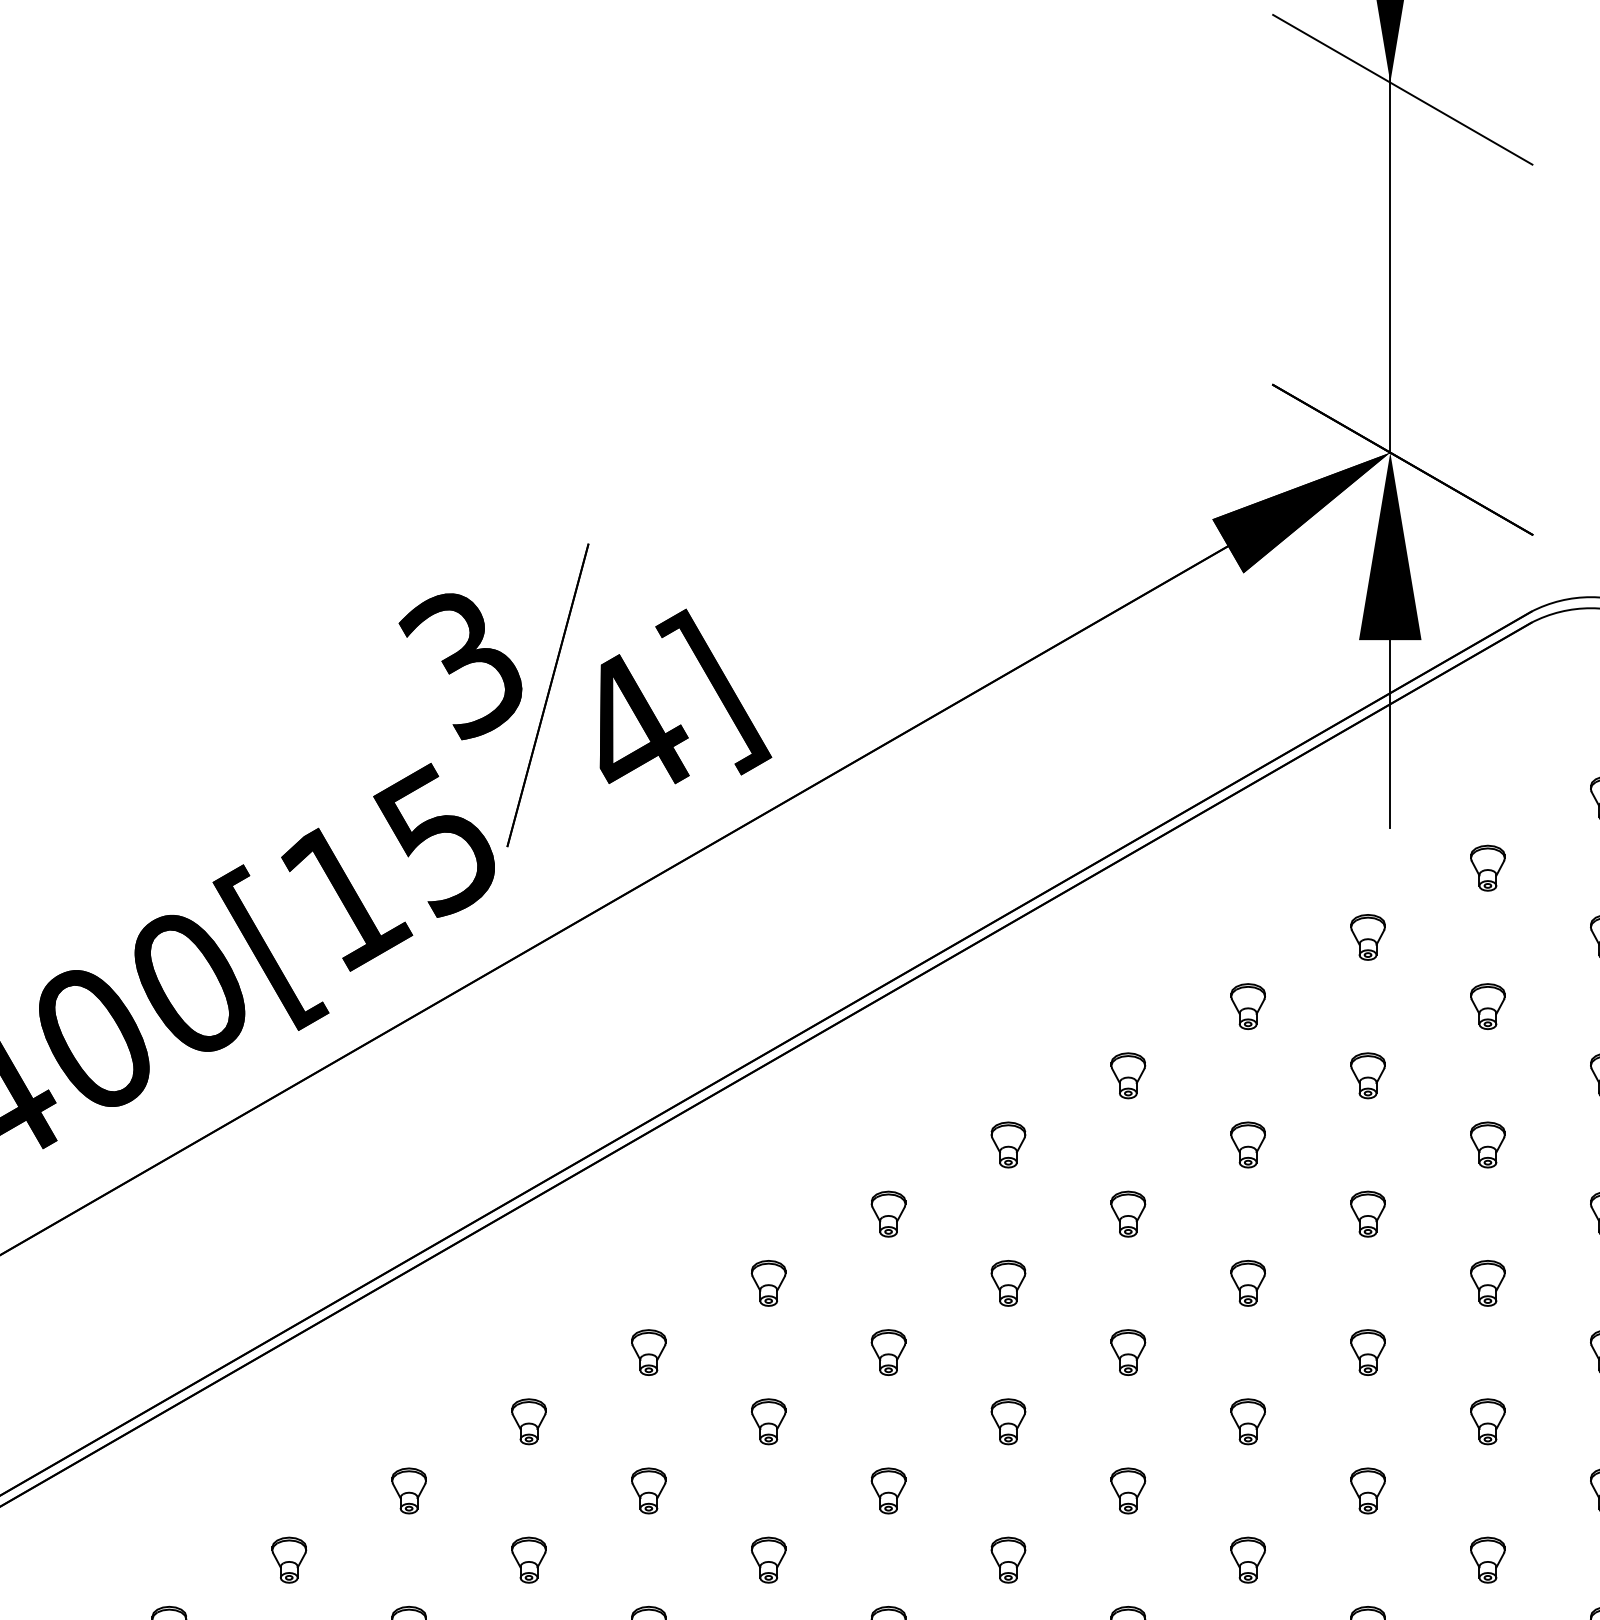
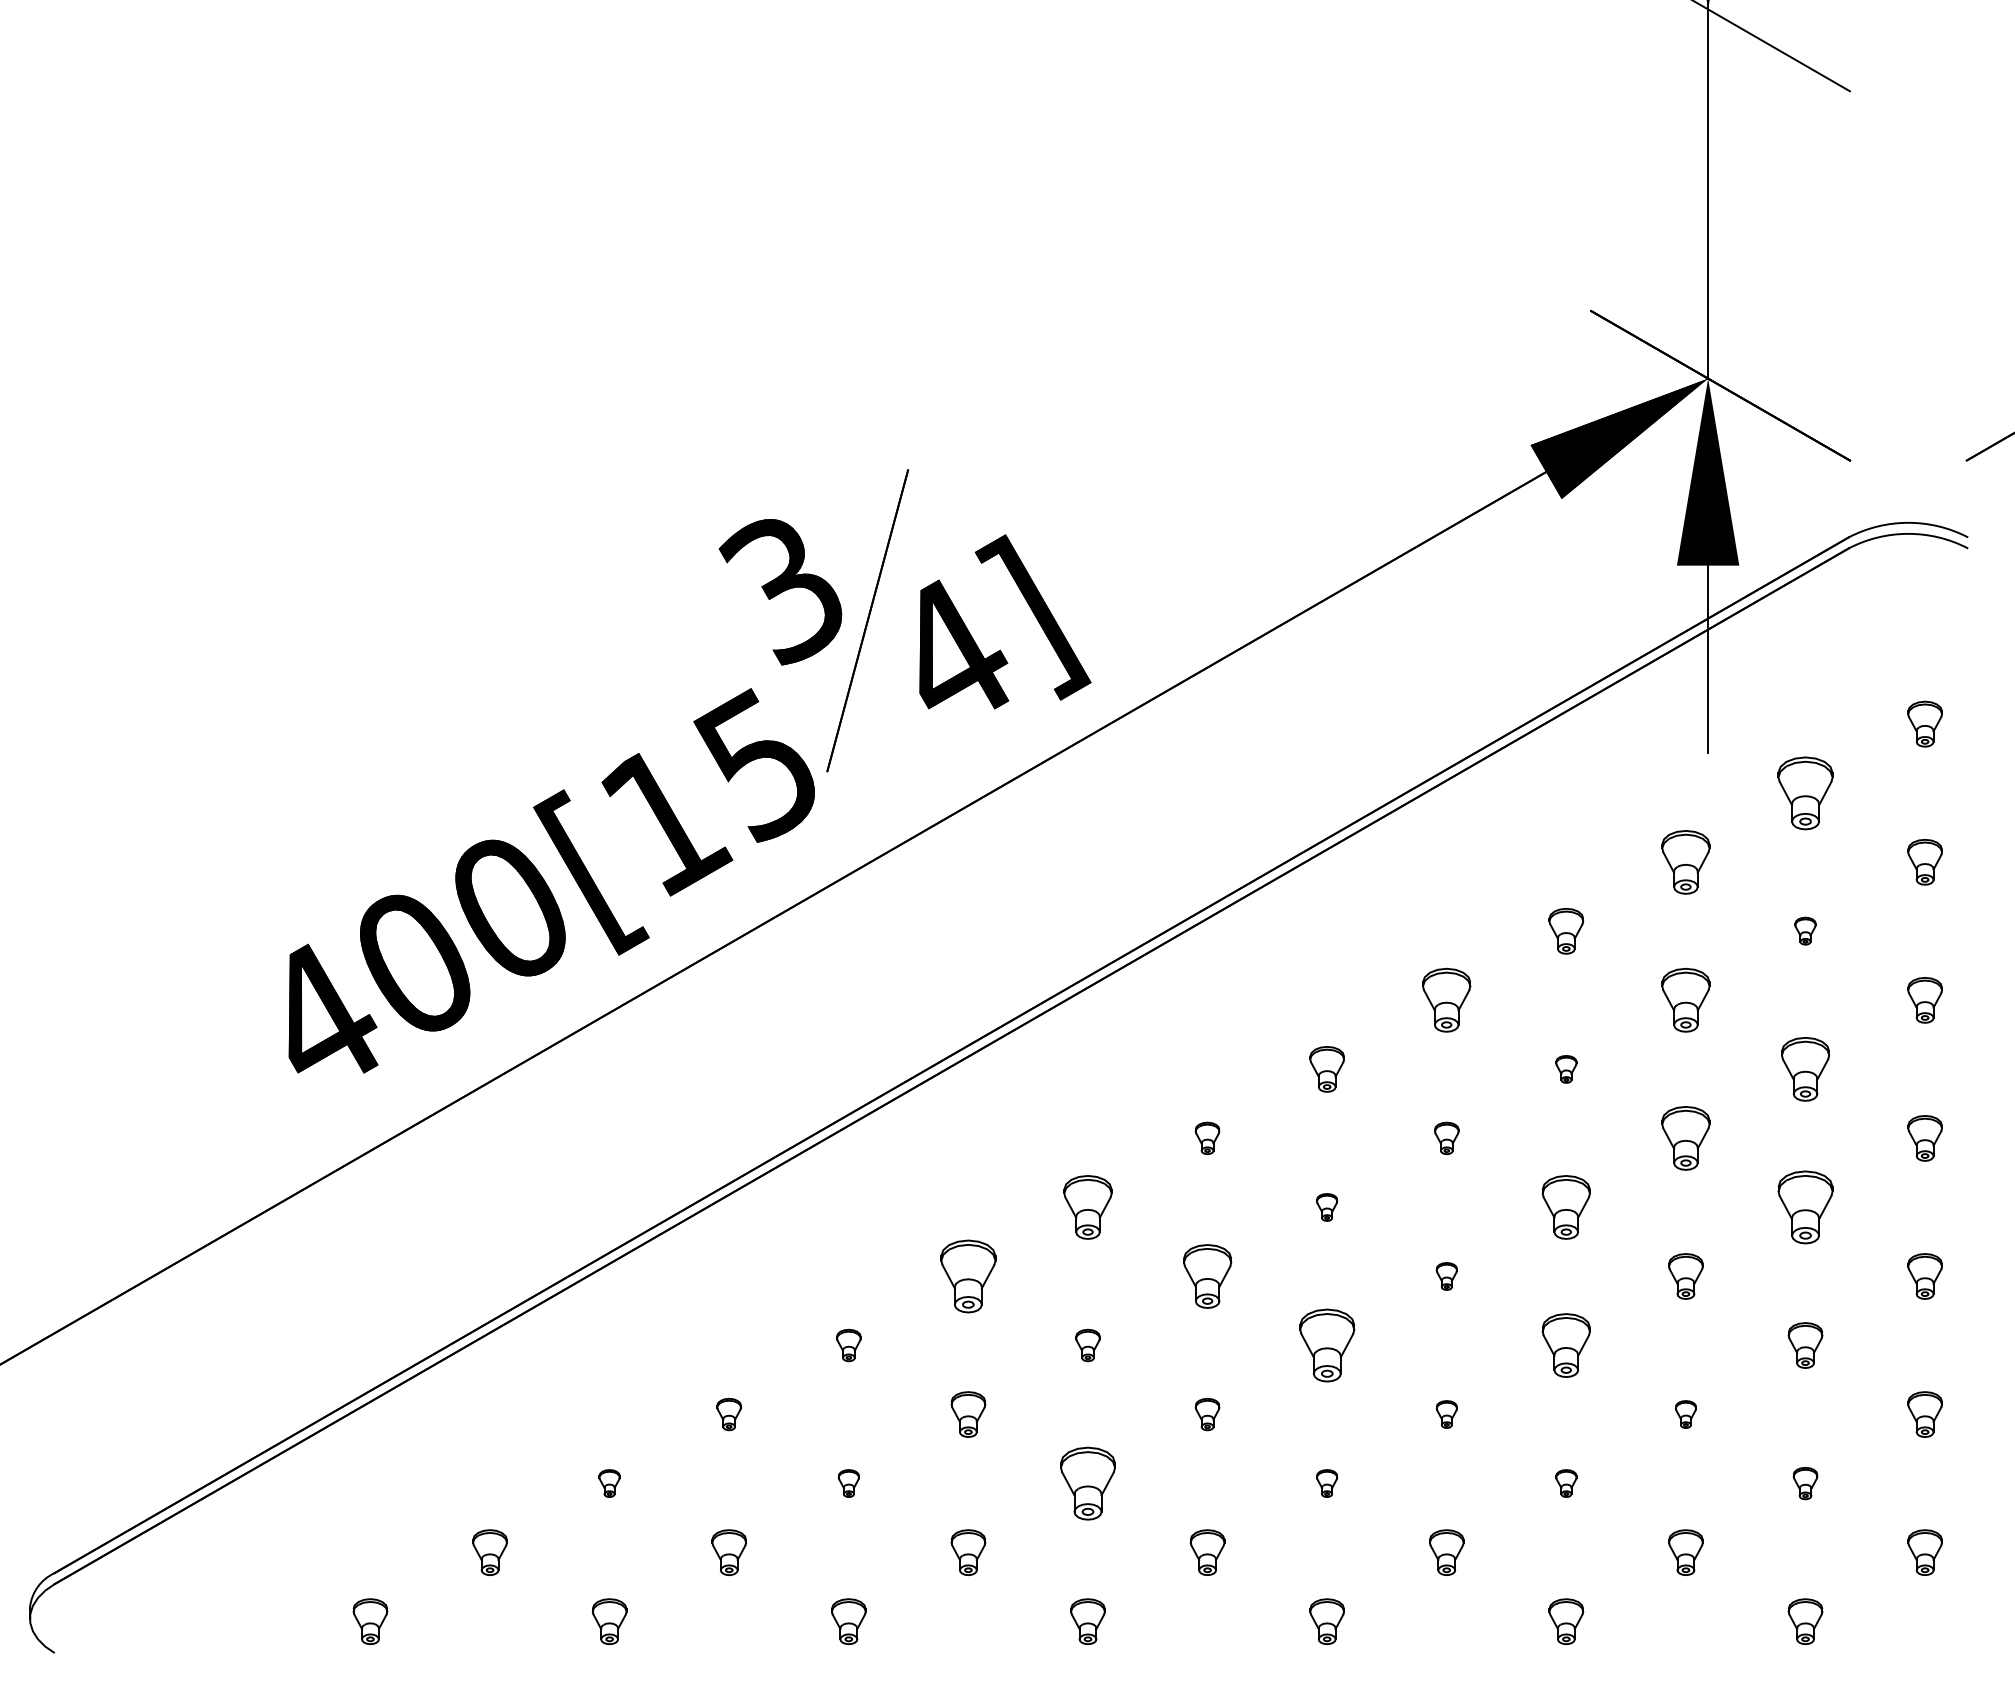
part: (1487, 867) -> (1805, 792), size x1.6
part: (1367, 936) -> (1685, 861), size x1.4
part: (1487, 1005) -> (1805, 930), size x0.6
part: (1128, 1075) -> (1446, 1000), size x1.4
part: (1367, 1075) -> (1685, 1000), size x1.4
part: (1248, 1145) -> (1566, 1069), size x0.6
part: (1487, 1145) -> (1805, 1069), size x1.4
part: (888, 1214) -> (1207, 1138), size x0.7
part: (1128, 1214) -> (1446, 1138), size x0.7
part: (1367, 1214) -> (1685, 1138), size x1.4
part: (768, 1283) -> (1087, 1207), size x1.4
part: (1007, 1283) -> (1326, 1207), size x0.6
part: (1248, 1283) -> (1566, 1207), size x1.4
part: (1487, 1283) -> (1805, 1207), size x1.6
part: (648, 1352) -> (968, 1276), size x1.6
part: (888, 1352) -> (1207, 1276), size x1.4
part: (1128, 1352) -> (1446, 1276), size x0.6
part: (528, 1421) -> (848, 1345), size x0.7
part: (768, 1421) -> (1087, 1345), size x0.7
part: (1007, 1421) -> (1326, 1345), size x1.6
part: (1248, 1421) -> (1566, 1345), size x1.4
part: (408, 1490) -> (728, 1414), size x0.7
part: (888, 1490) -> (1207, 1414), size x0.7
part: (1128, 1490) -> (1446, 1414), size x0.6
part: (1367, 1490) -> (1685, 1414), size x0.6
part: (289, 1560) -> (609, 1483), size x0.6
part: (528, 1560) -> (848, 1483), size x0.6
part: (768, 1560) -> (1087, 1483), size x1.6
part: (1007, 1560) -> (1326, 1483), size x0.6
part: (1248, 1560) -> (1566, 1483), size x0.6
part: (1487, 1560) -> (1805, 1483), size x0.7

